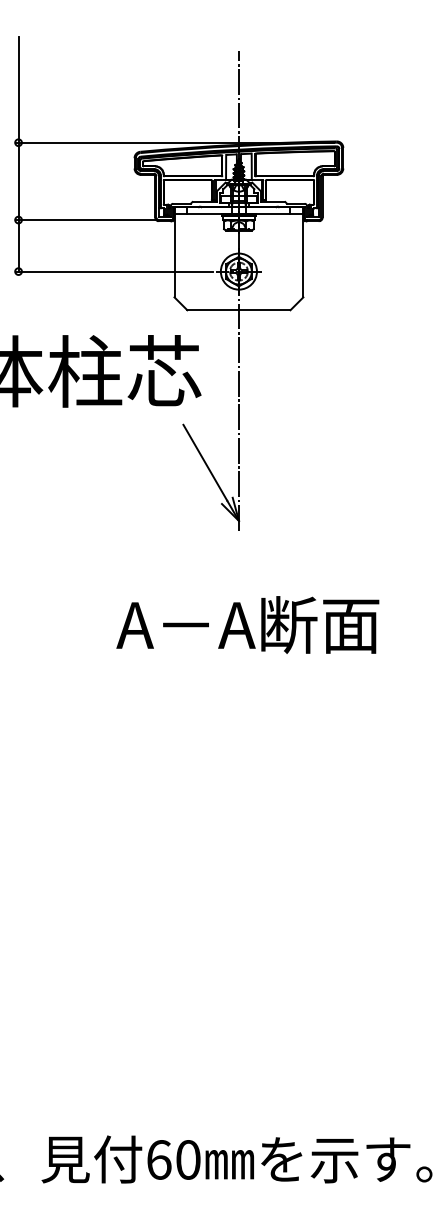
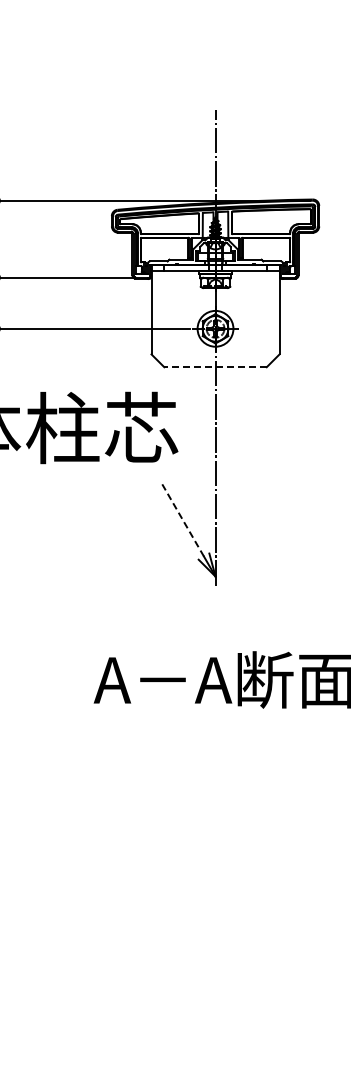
line: (238, 310) -> (215, 367), solid -> dashed
line: (205, 462) -> (182, 518), solid -> dashed

